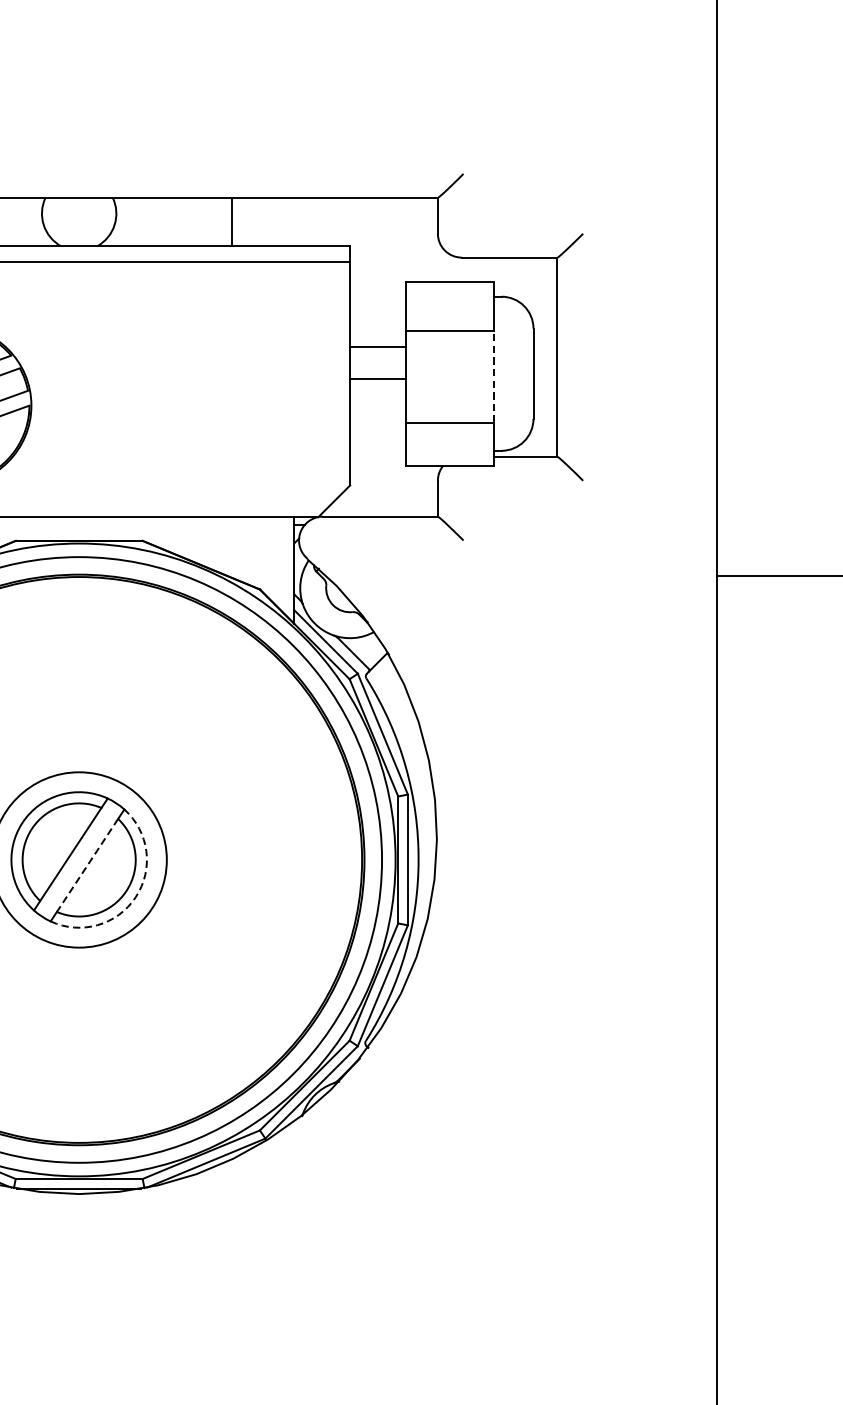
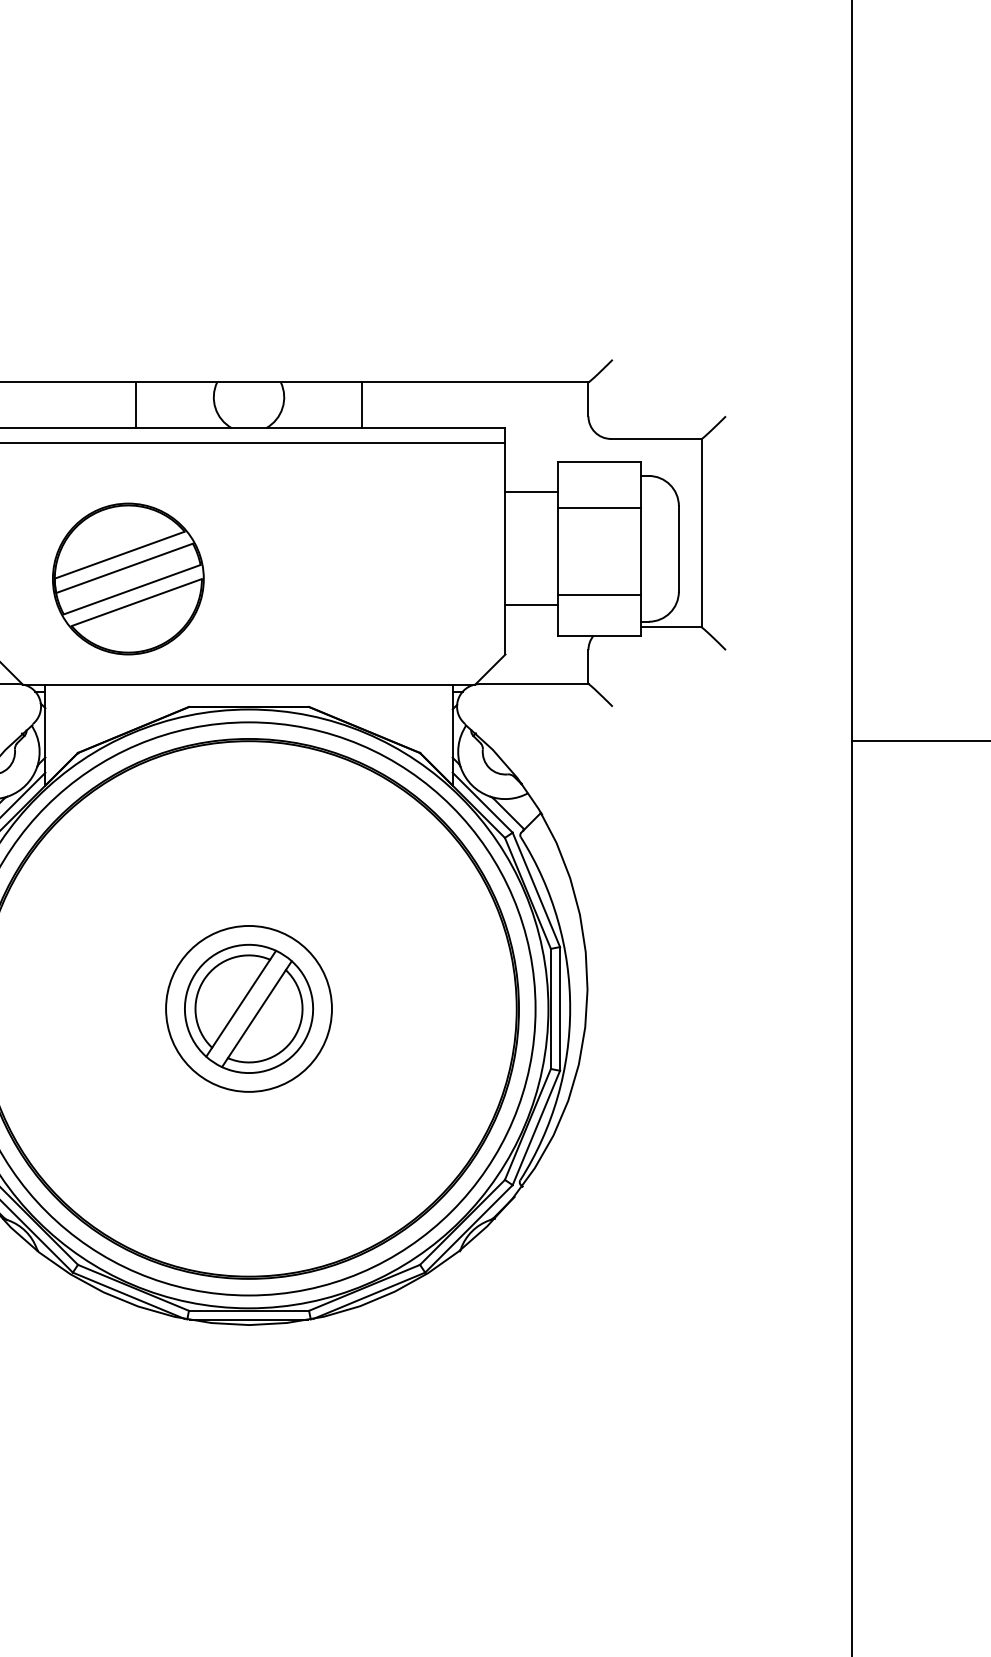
line: (231, 222) -> (362, 405), moved
line: (377, 346) -> (531, 492), moved
line: (493, 376) -> (641, 551), dashed -> solid
line: (377, 378) -> (531, 605), moved
line: (87, 865) -> (256, 1014), dashed -> solid
arc: (135, 897) -> (302, 1044), dashed -> solid

